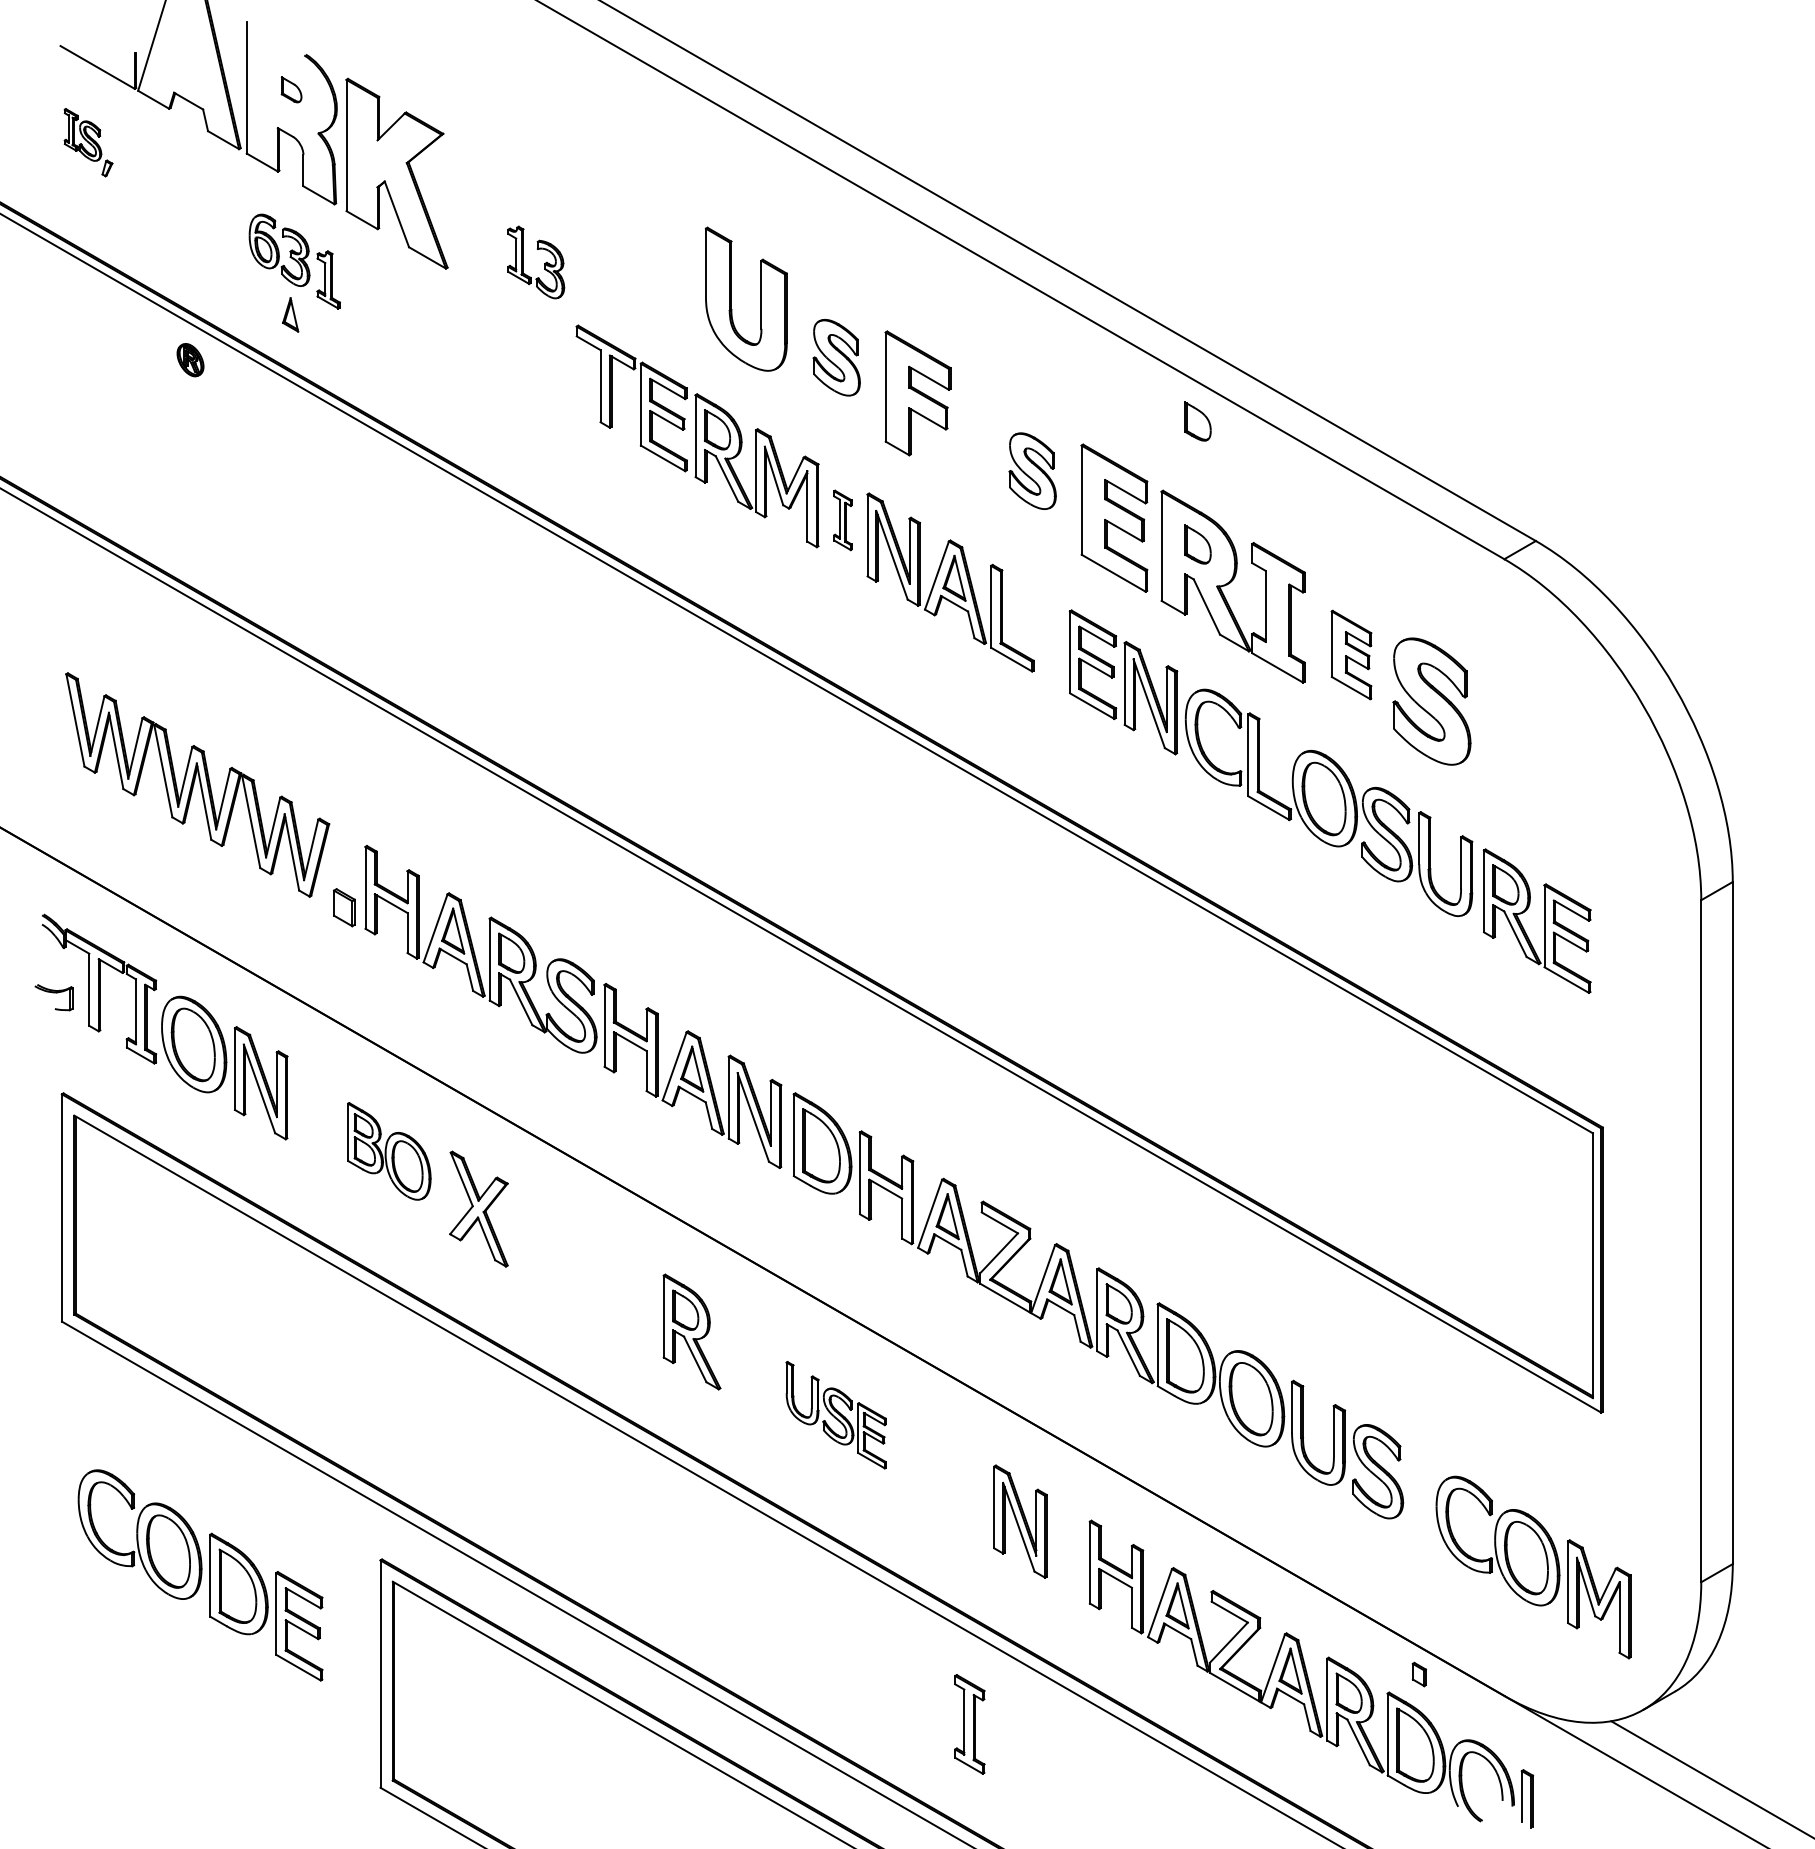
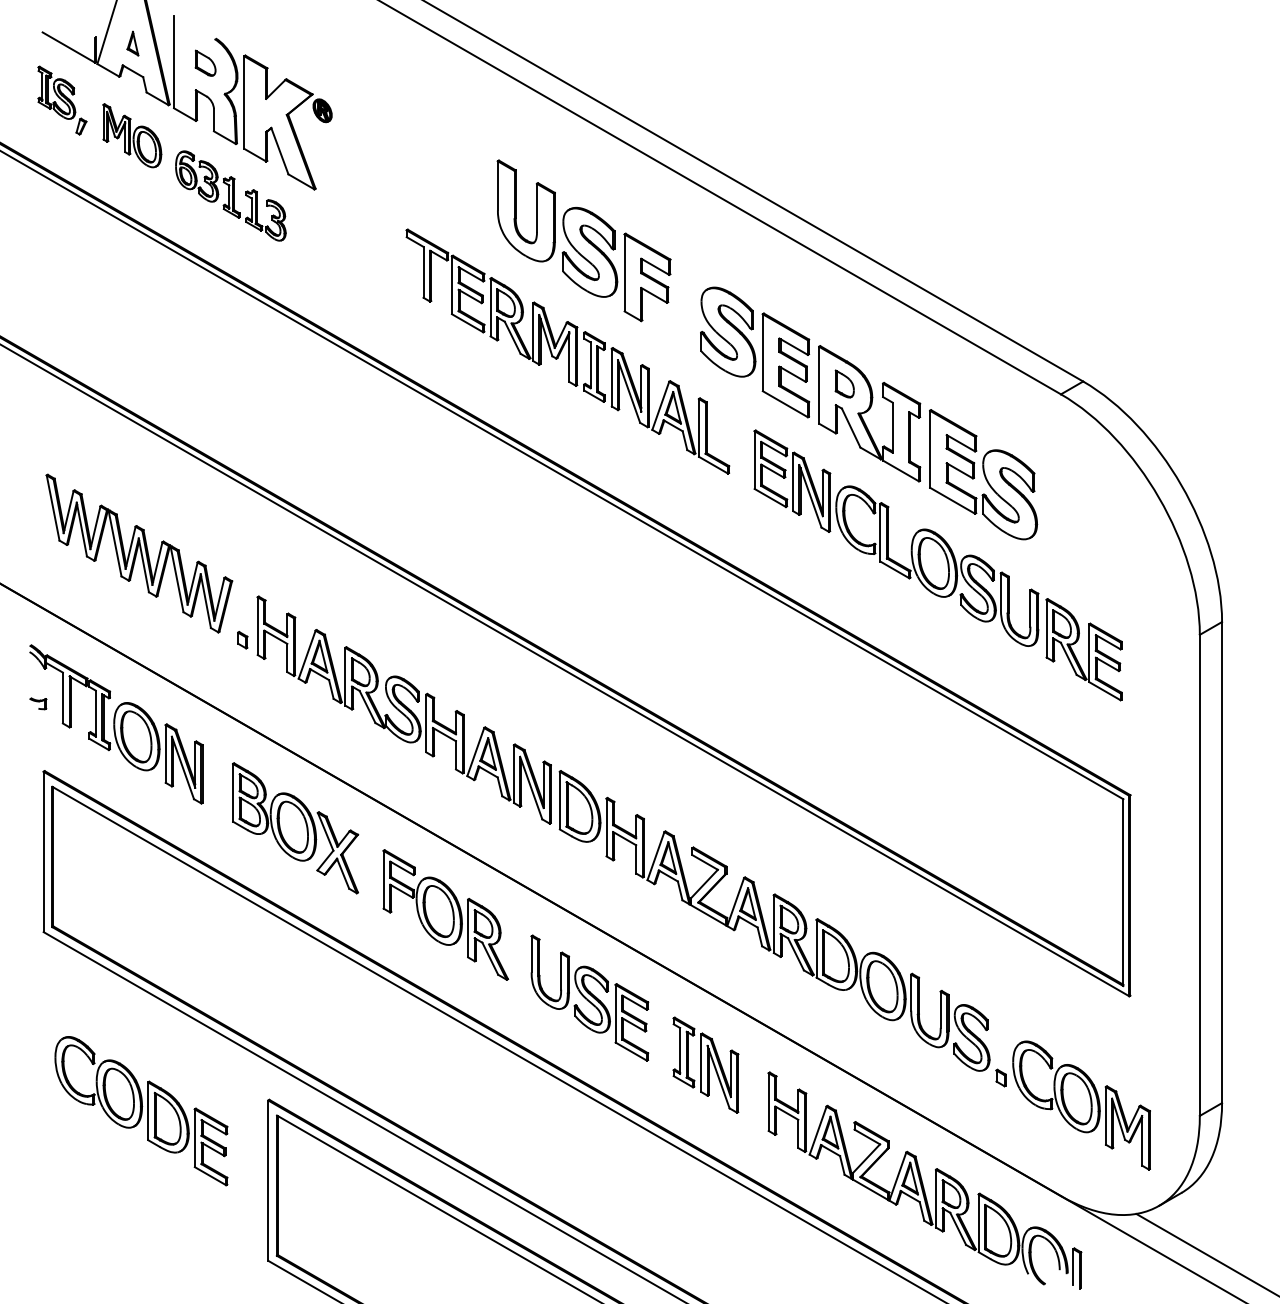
part: (291, 89) -> (205, 63), size x1.43
part: (88, 142) -> (62, 100), size x1.43
part: (187, 192) -> (132, 135), added
part: (544, 263) -> (271, 216), moved
part: (290, 314) -> (132, 43), moved
part: (836, 357) -> (589, 252), size x1.67
part: (190, 360) -> (322, 111), moved
part: (1197, 421) -> (844, 297), removed
part: (1032, 471) -> (728, 332), size x1.67
part: (842, 520) -> (594, 367), size x1.67
part: (1351, 654) -> (953, 461), size x1.67
part: (343, 907) -> (242, 640), size x0.62
part: (53, 997) -> (37, 703), size x0.62
part: (389, 1151) -> (274, 812), size x1.43
part: (598, 1272) -> (422, 897), added
part: (835, 1414) -> (589, 997), size x1.67
part: (1418, 1674) -> (1000, 1078), moved
part: (969, 1724) -> (683, 1052), moved

